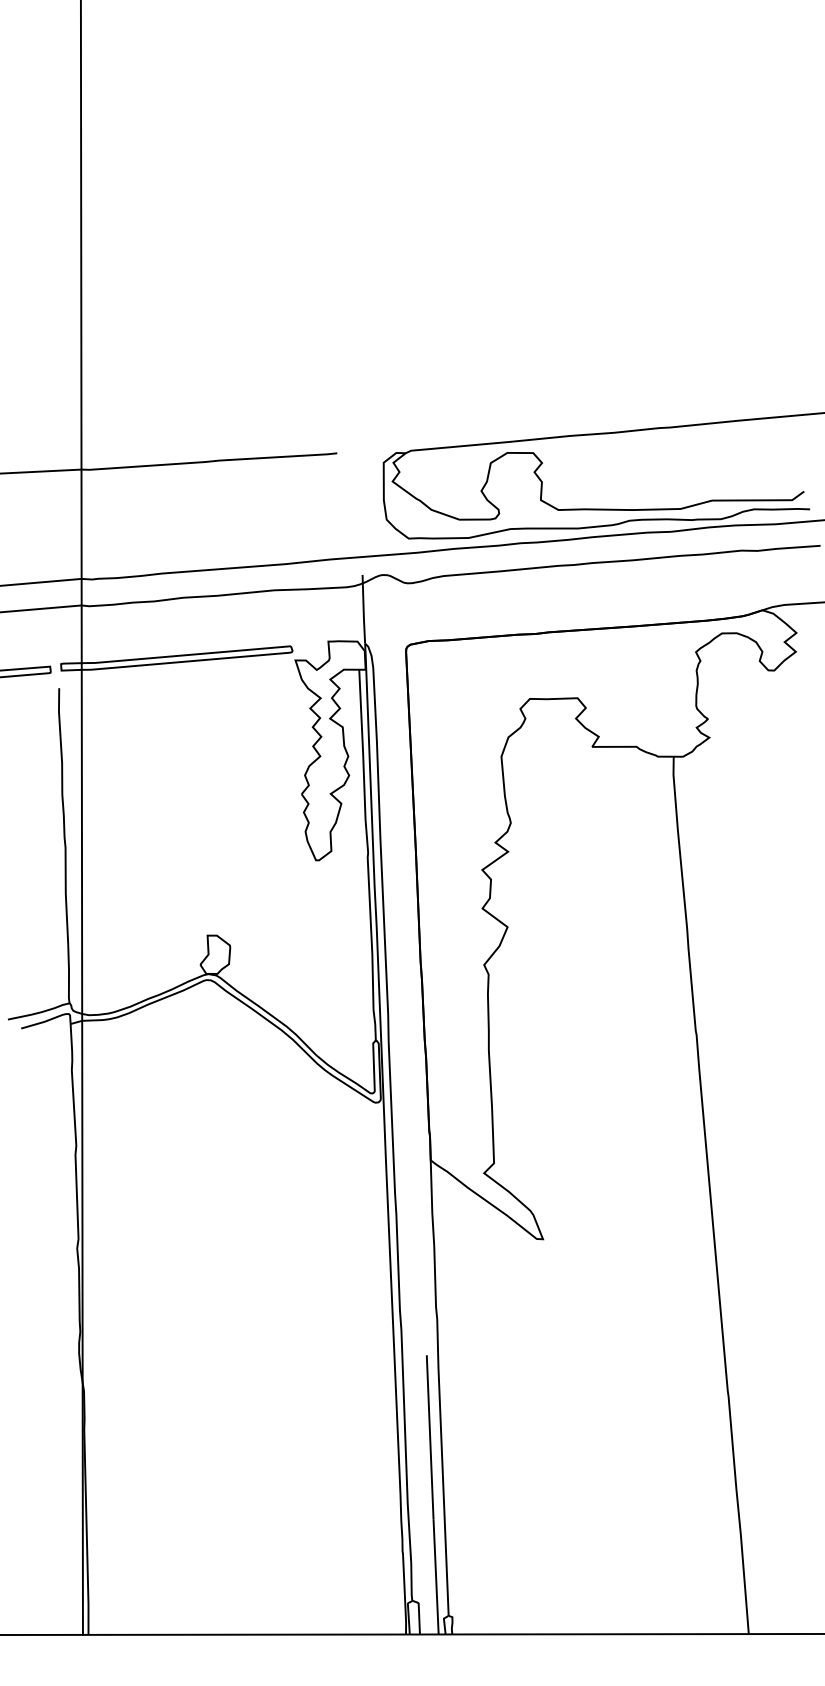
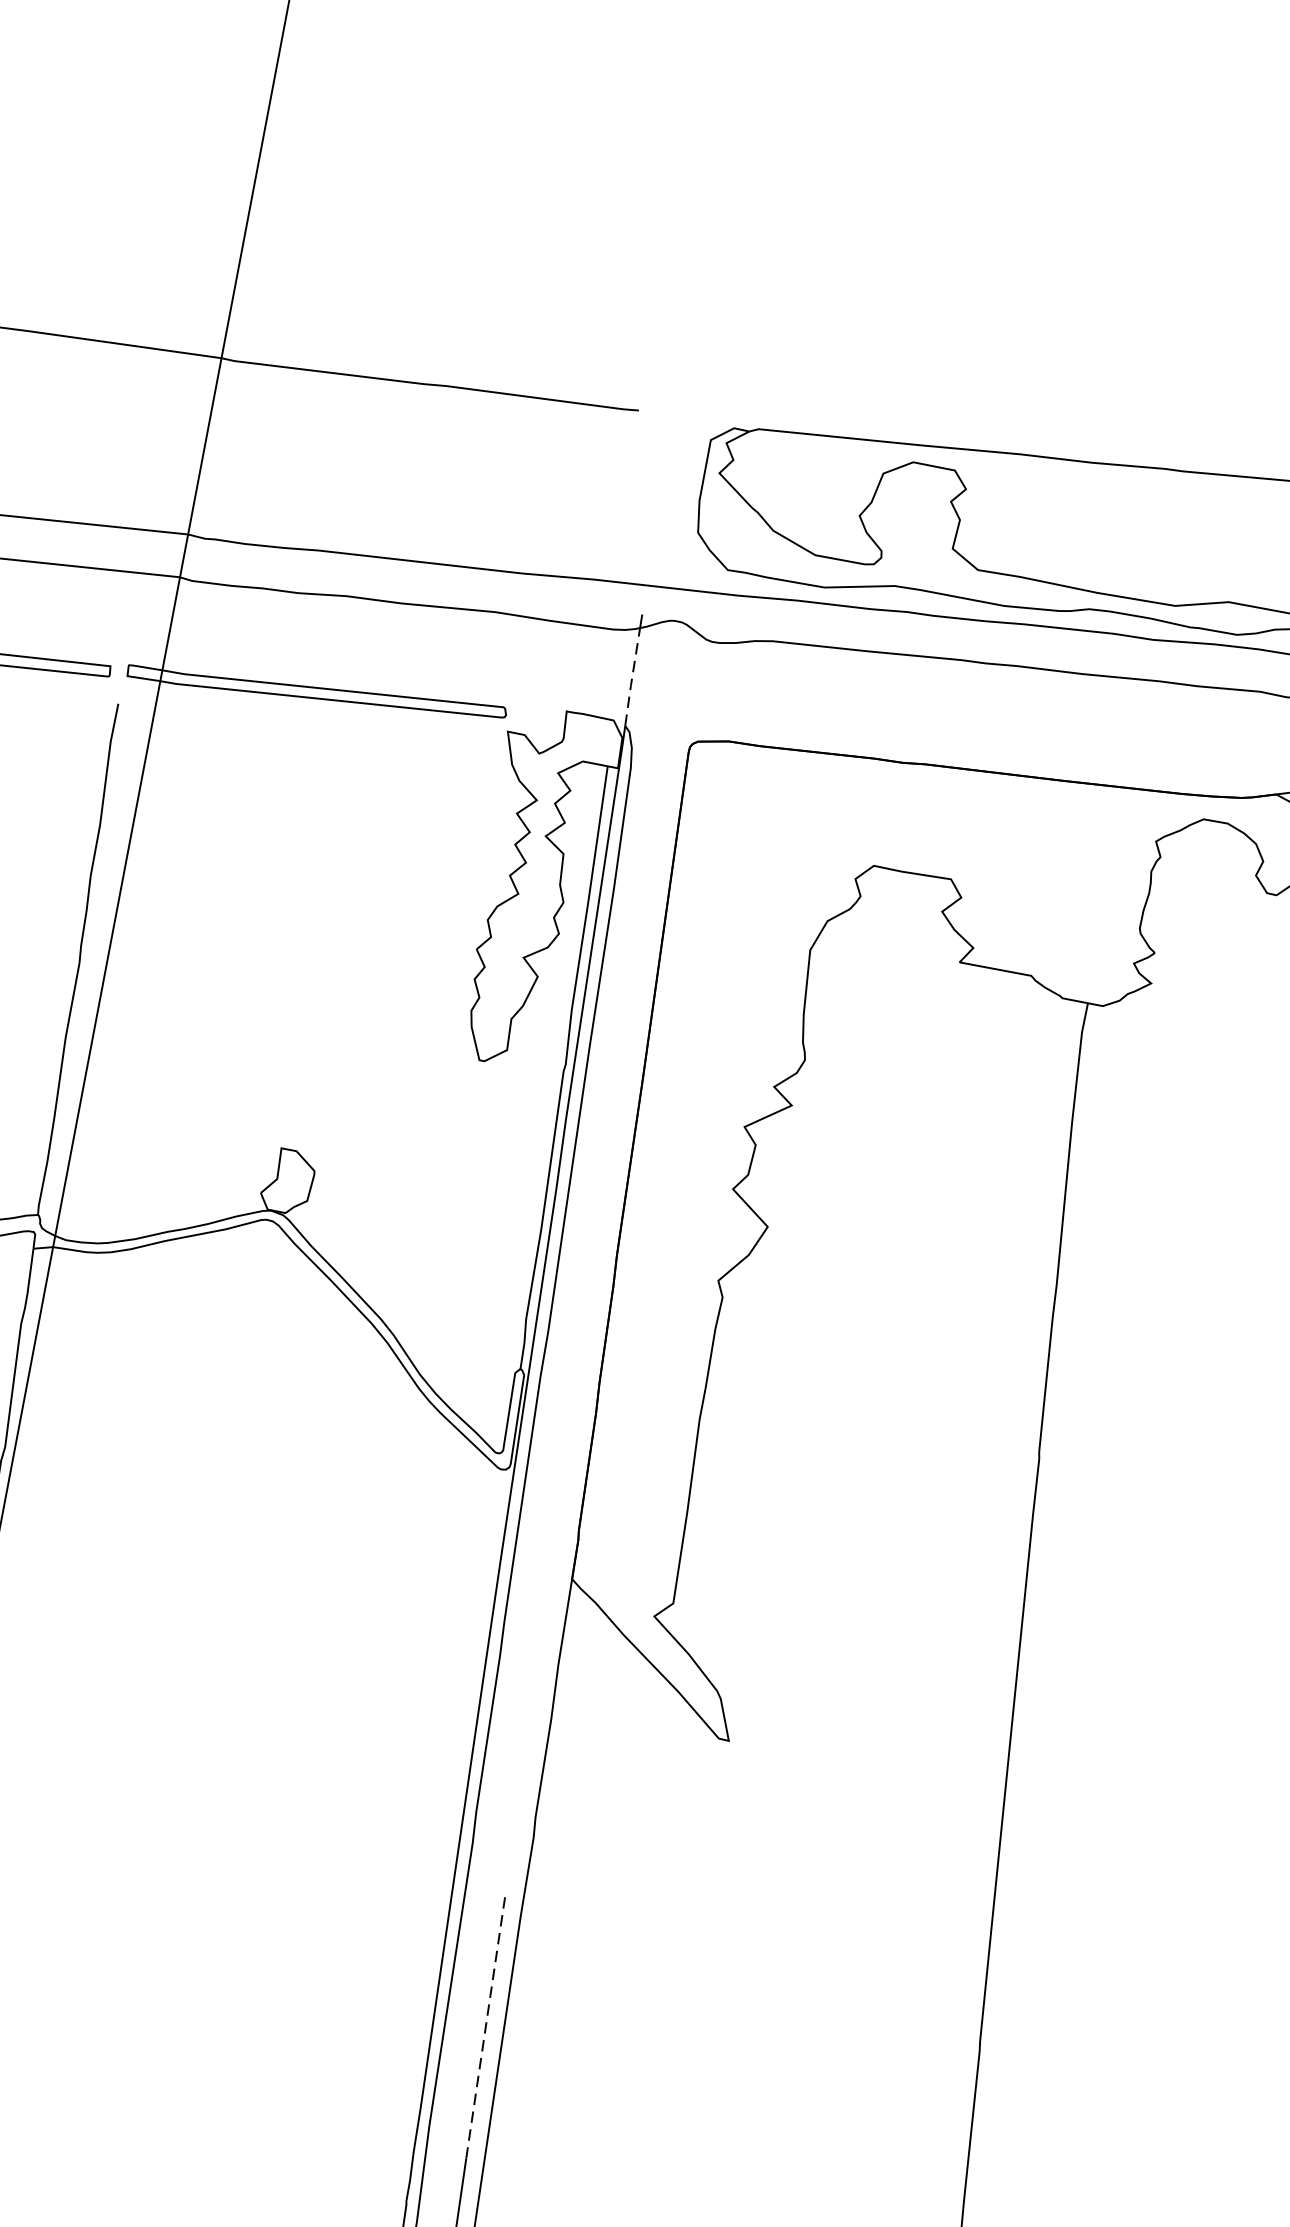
line: (363, 613) -> (631, 676), solid -> dashed
line: (430, 1436) -> (486, 2024), solid -> dashed

